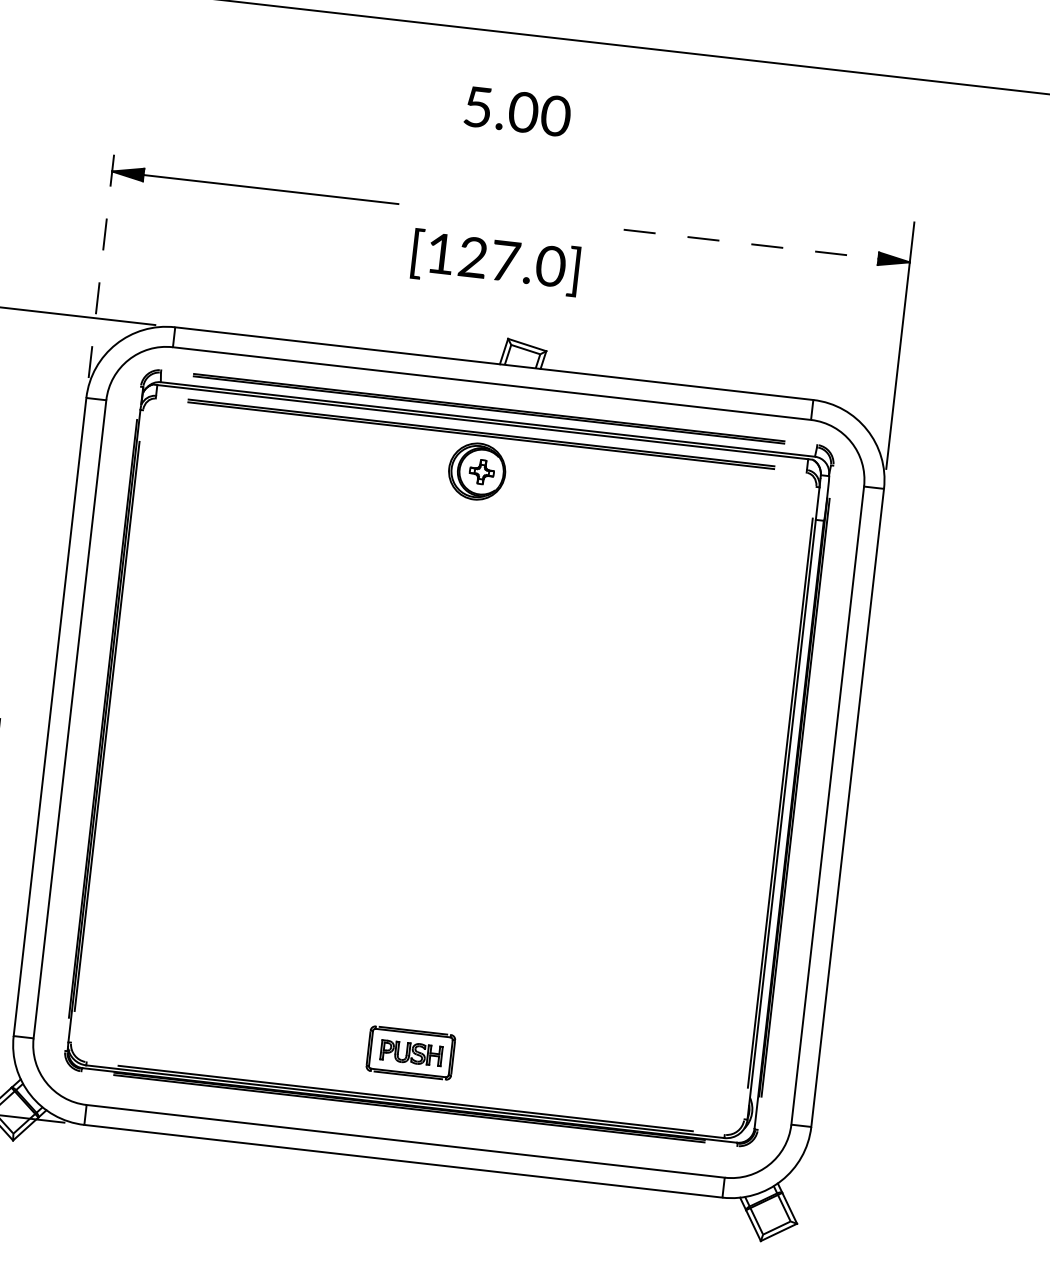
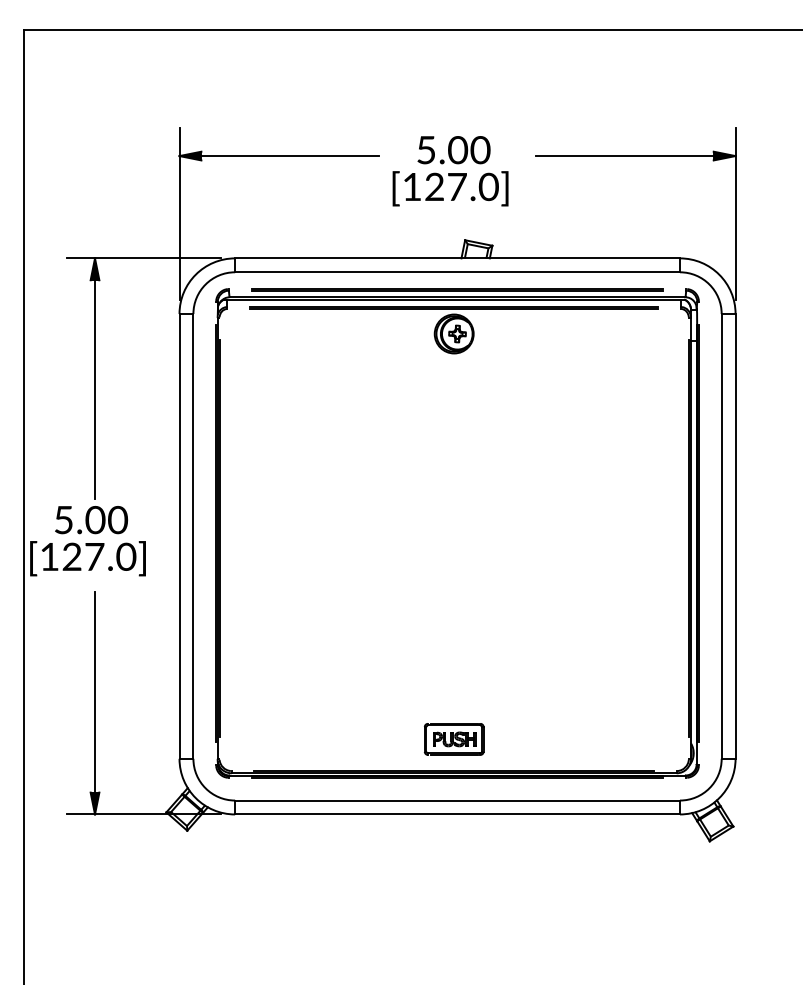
text: (517, 112) -> (453, 150), moved
line: (750, 244) -> (624, 156), dashed -> solid
line: (102, 255) -> (179, 214), dashed -> solid

